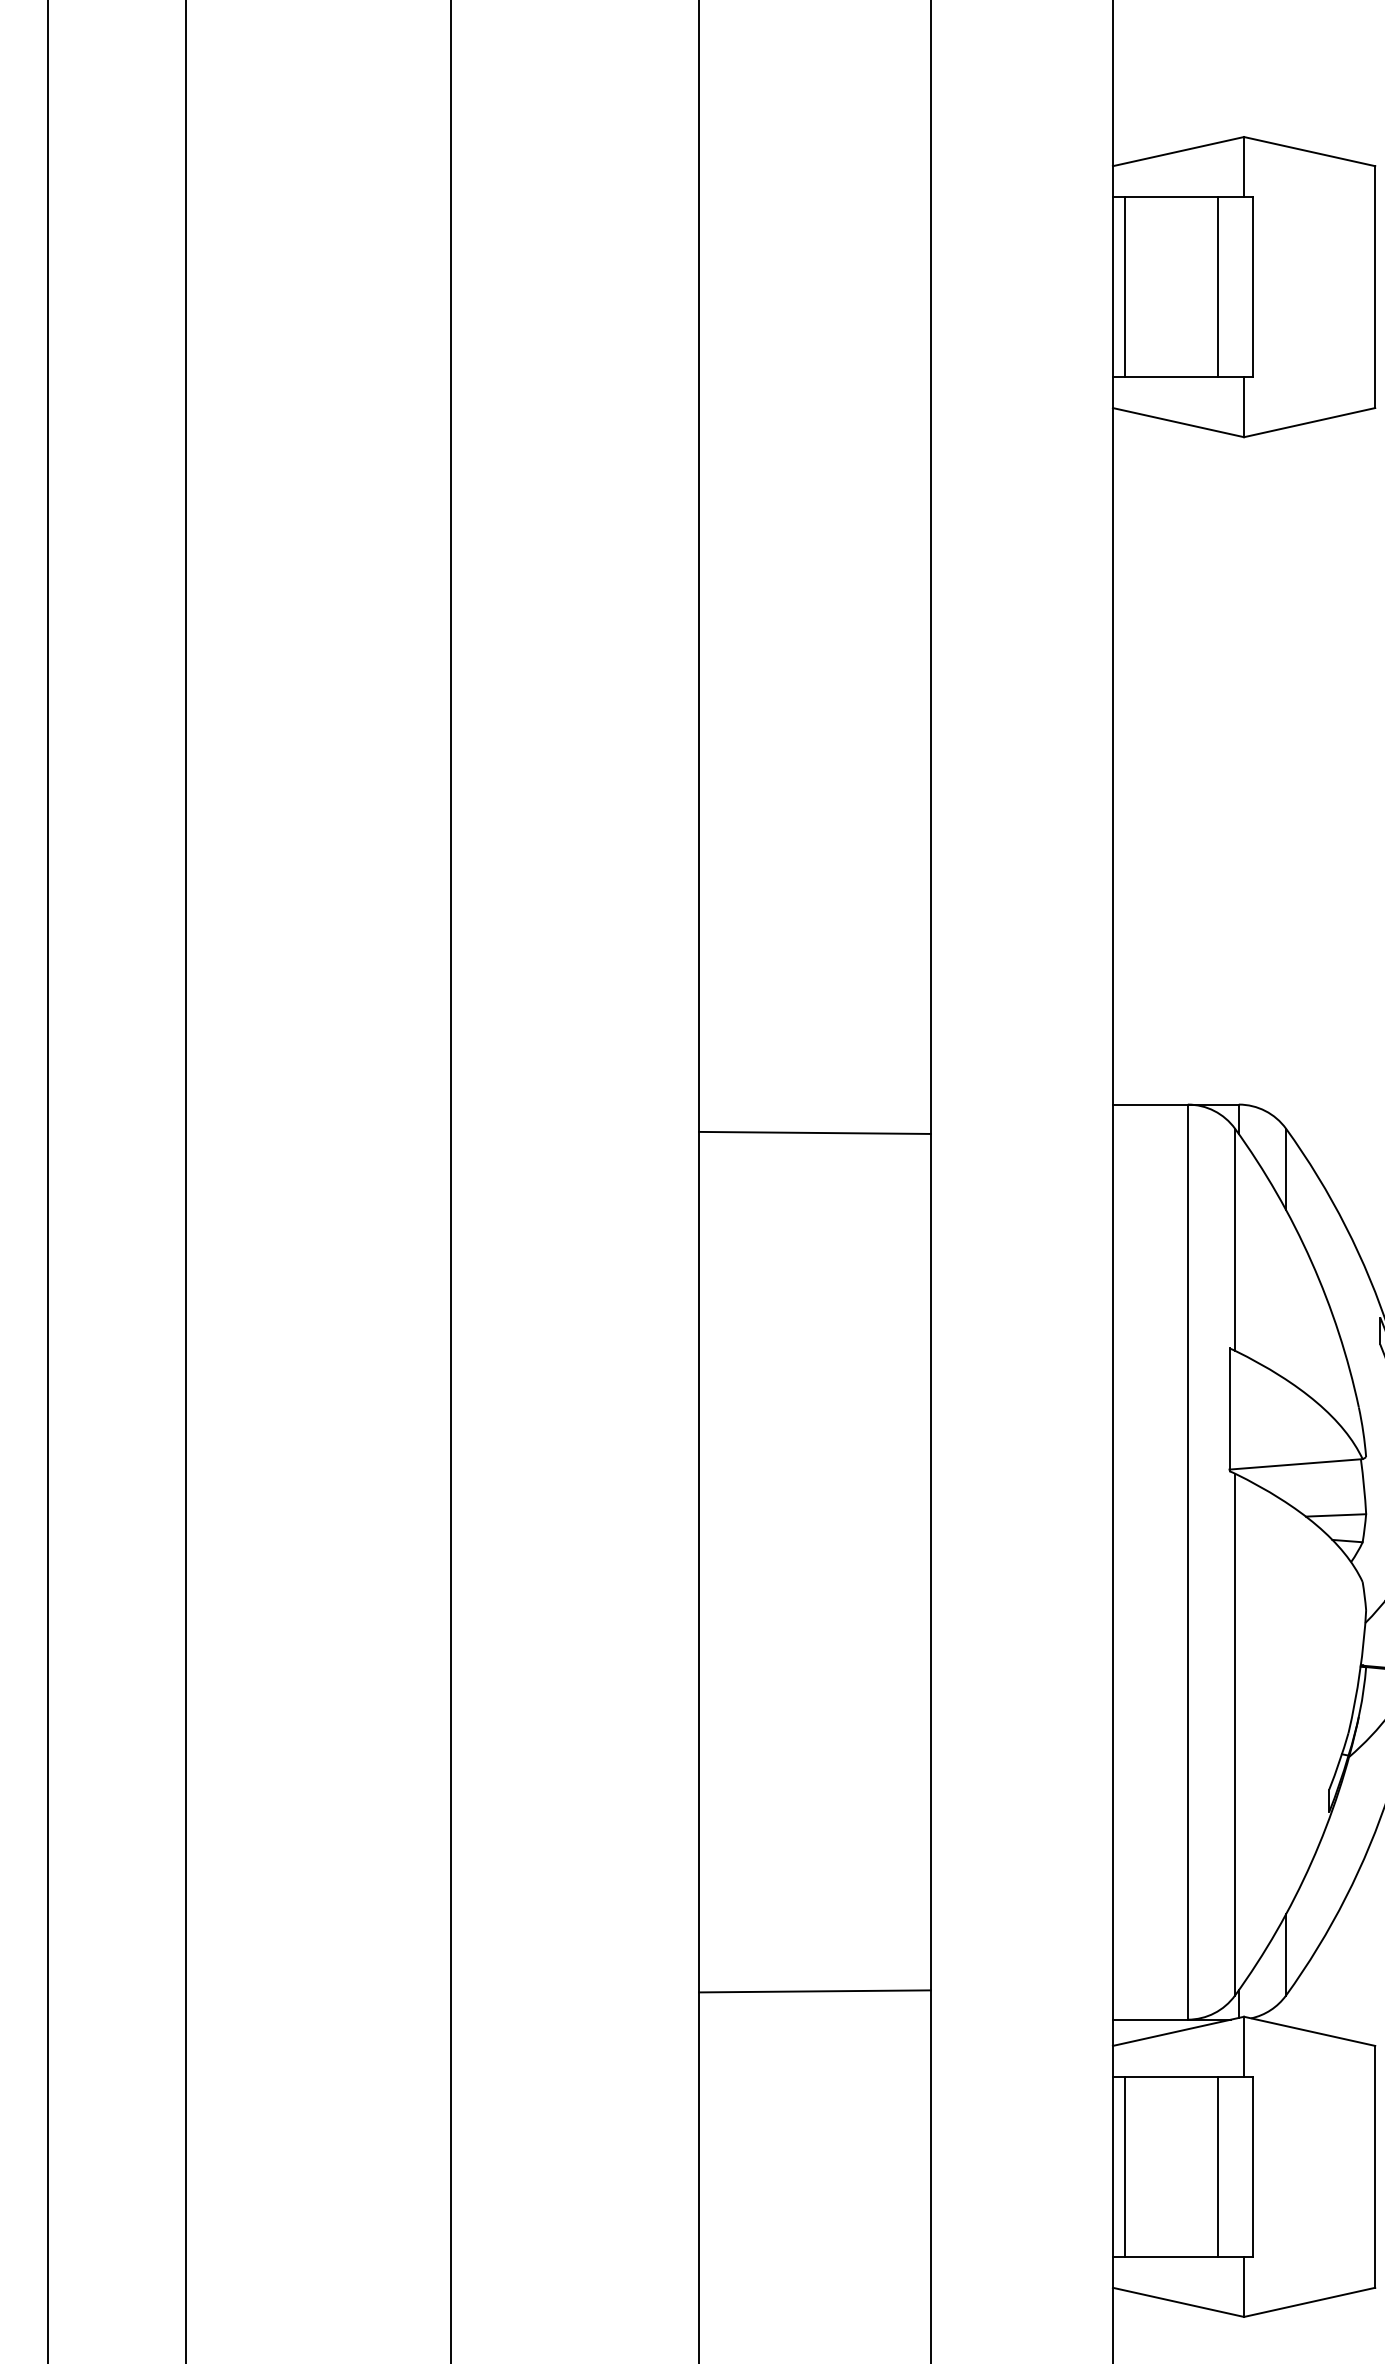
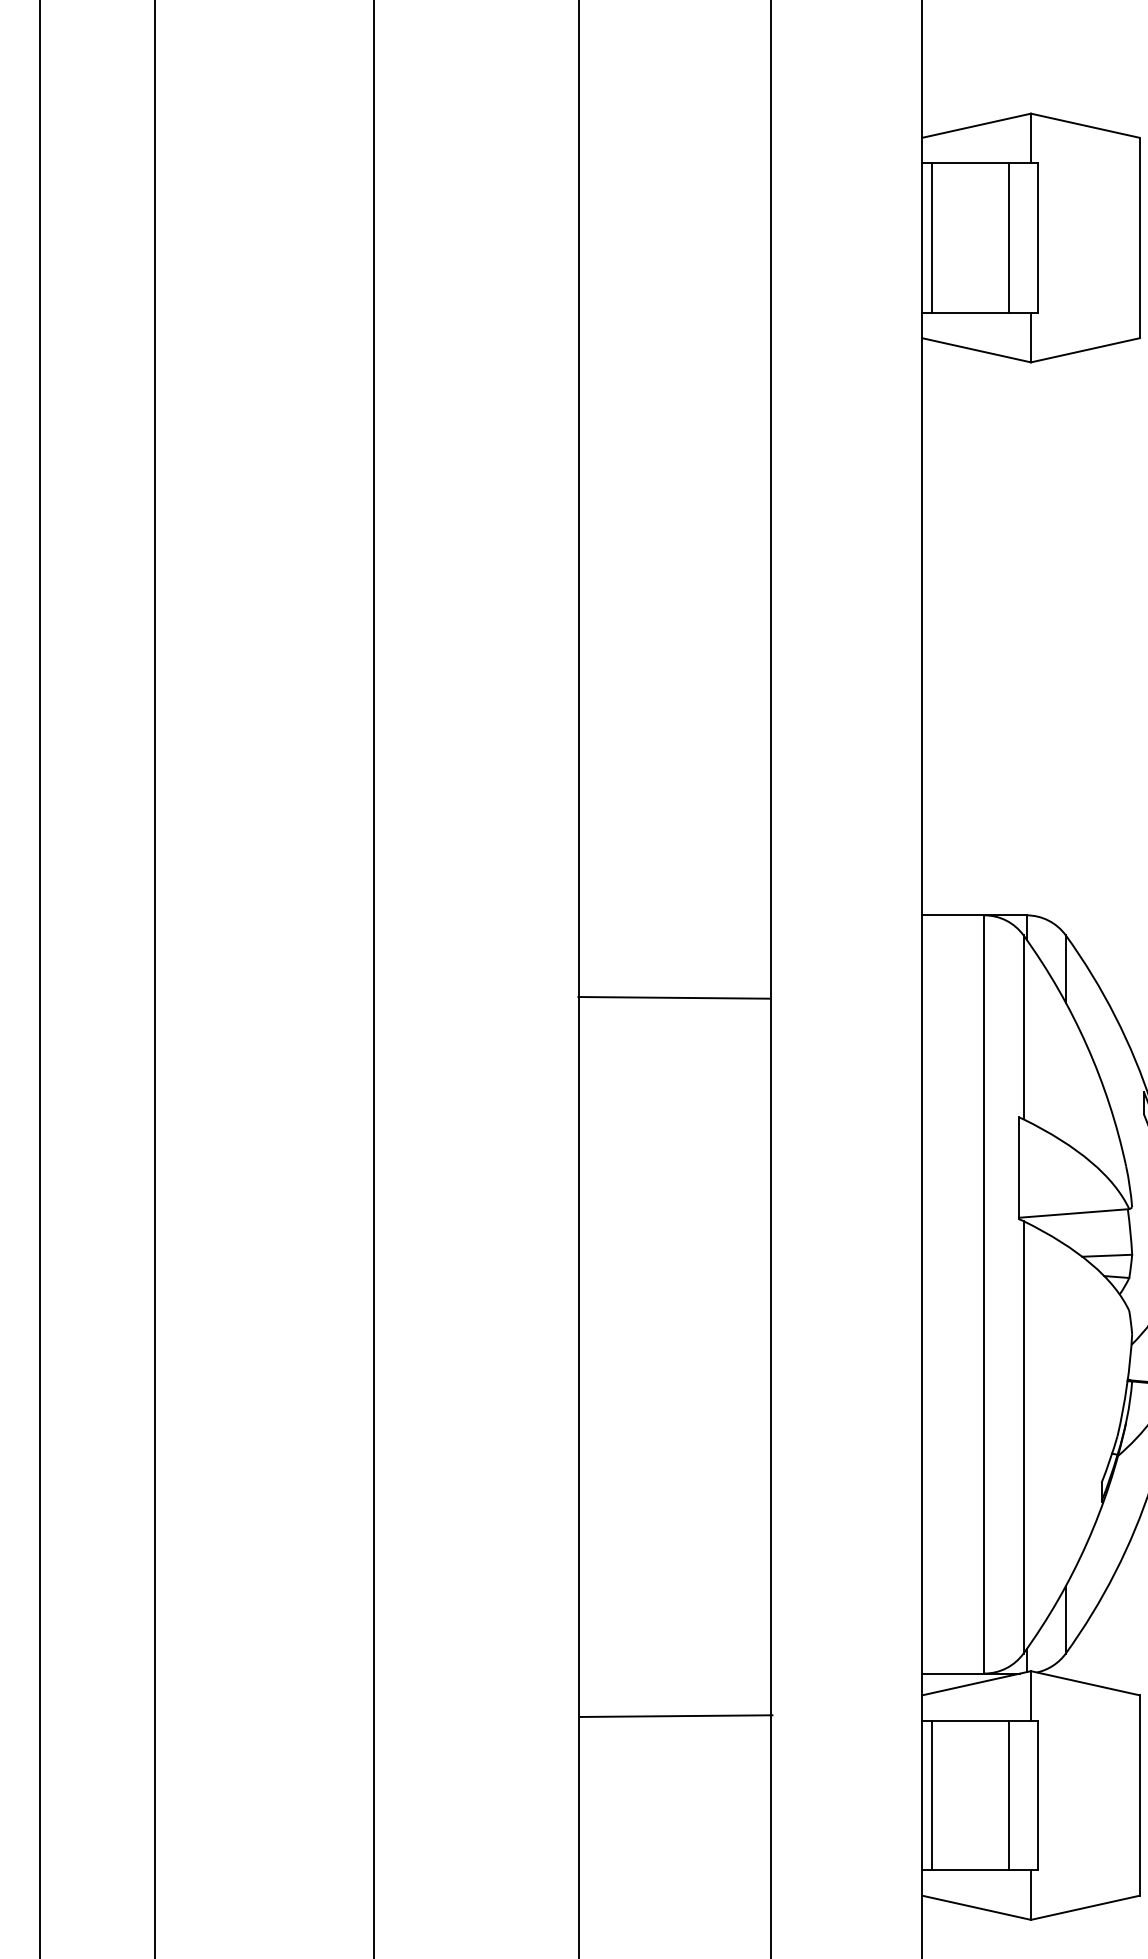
line: (815, 1132) -> (674, 997), moved
line: (815, 1990) -> (676, 1715), moved

